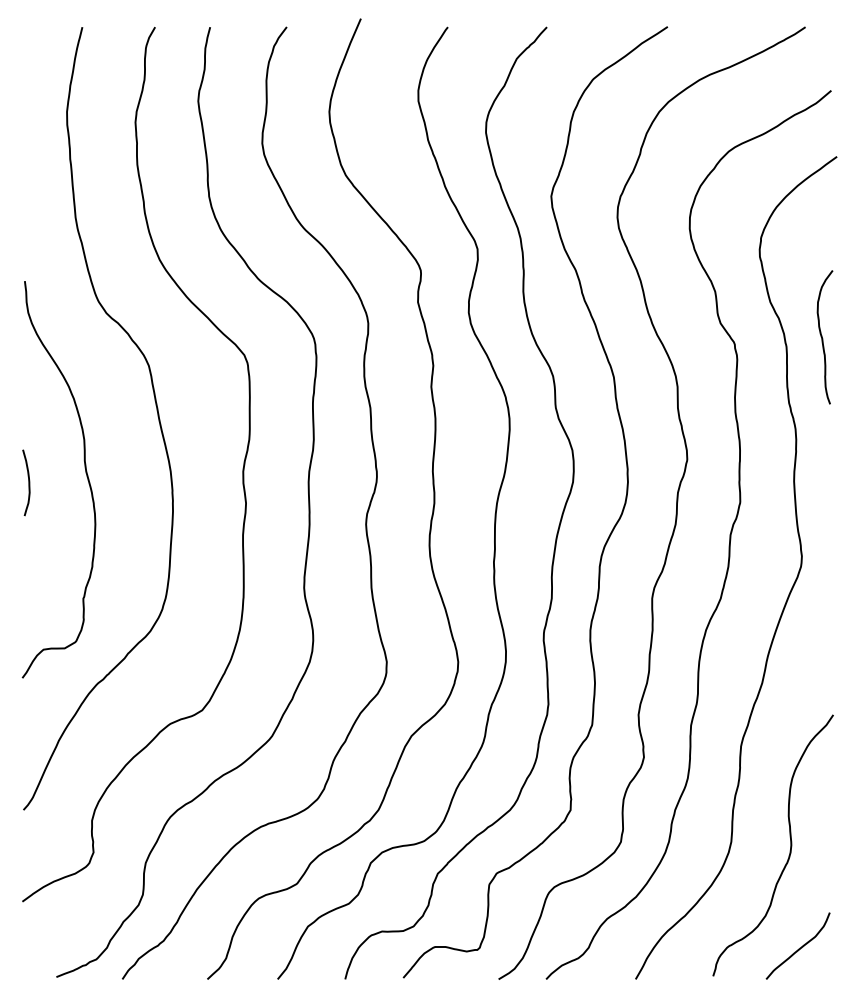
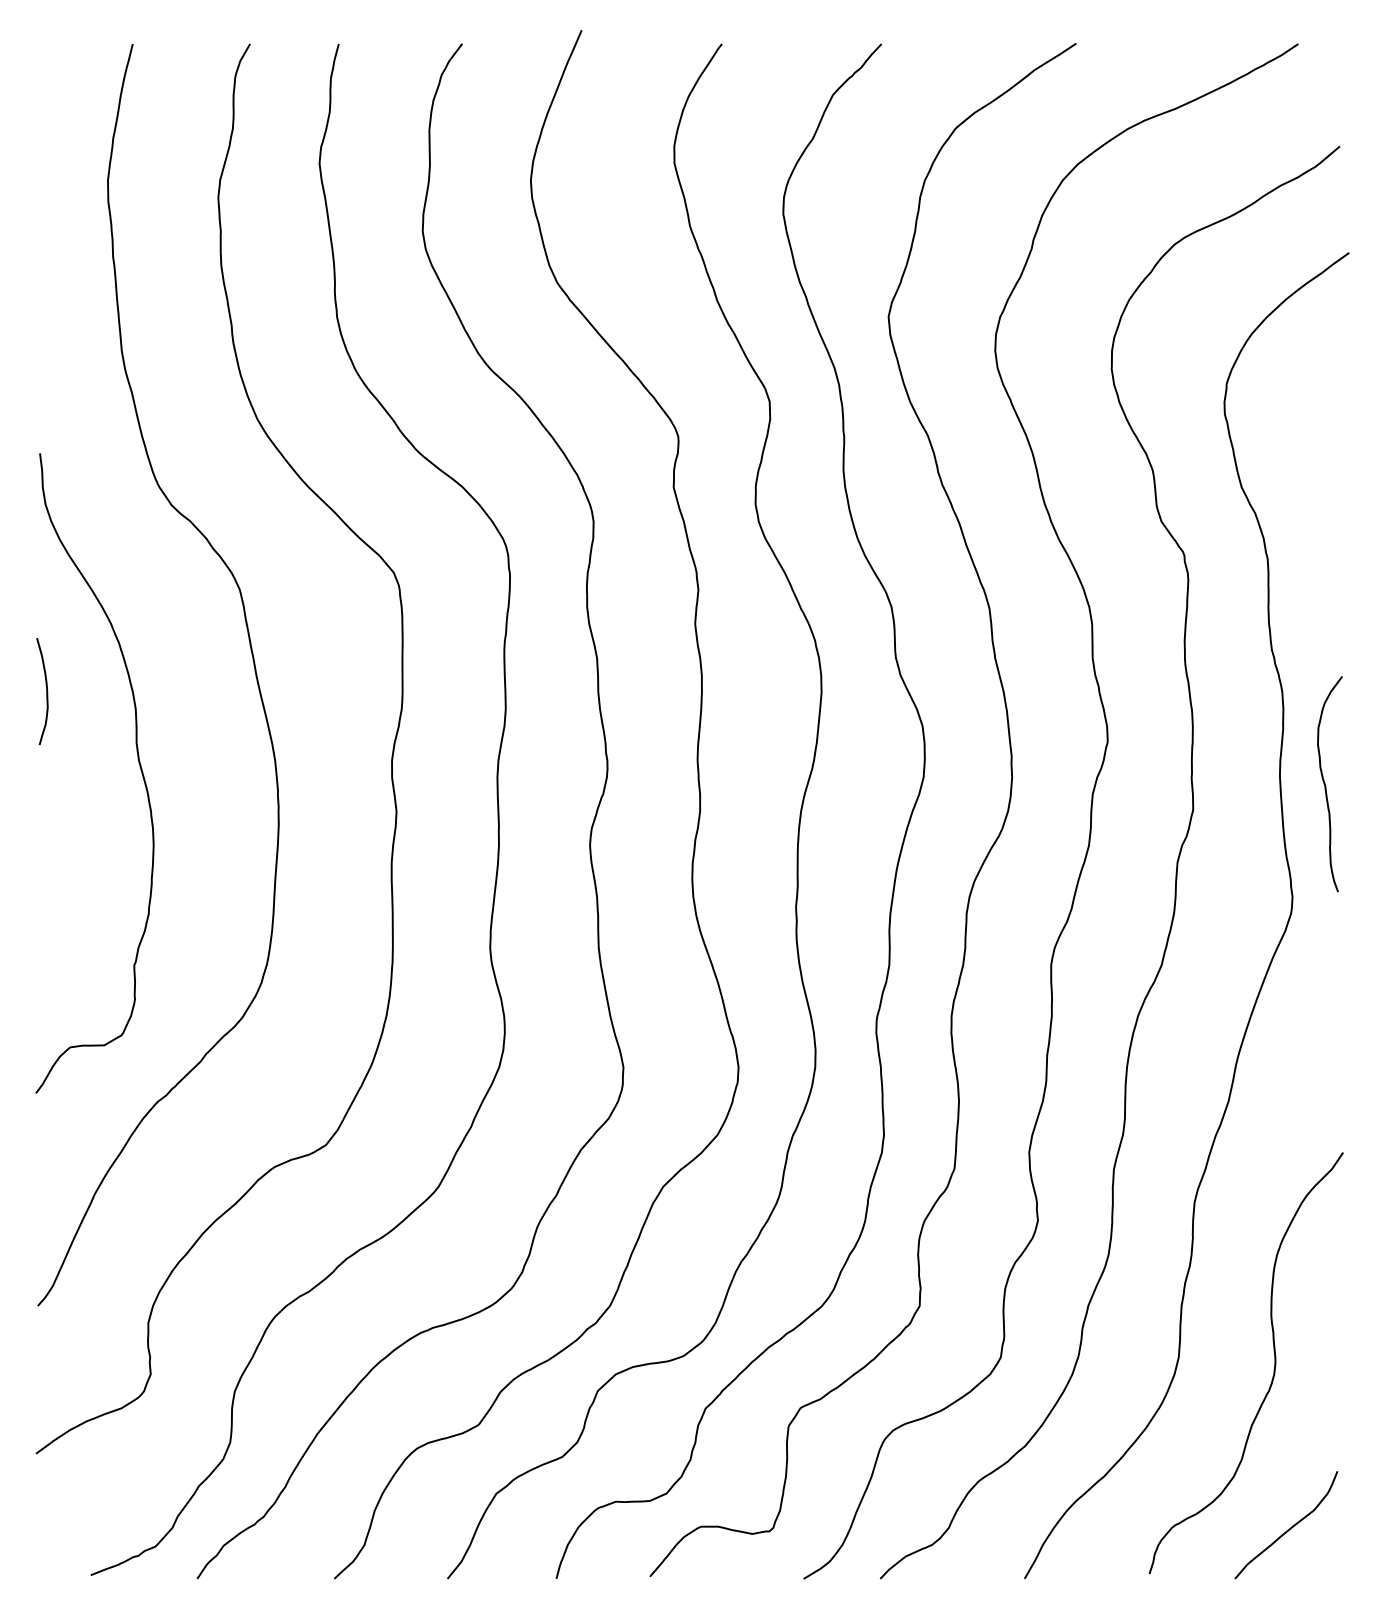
curve: (823, 338) -> (1327, 786), moved
curve: (28, 482) -> (45, 690), moved

